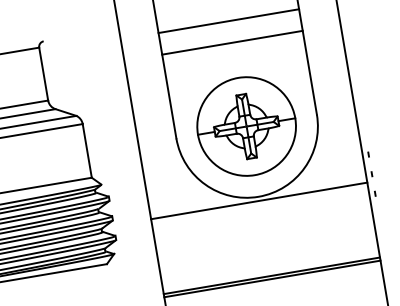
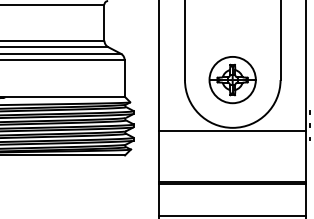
line: (228, 21) -> (232, 8), removed
line: (232, 43) -> (232, 23), removed
part: (246, 125) -> (232, 79), size x0.7

